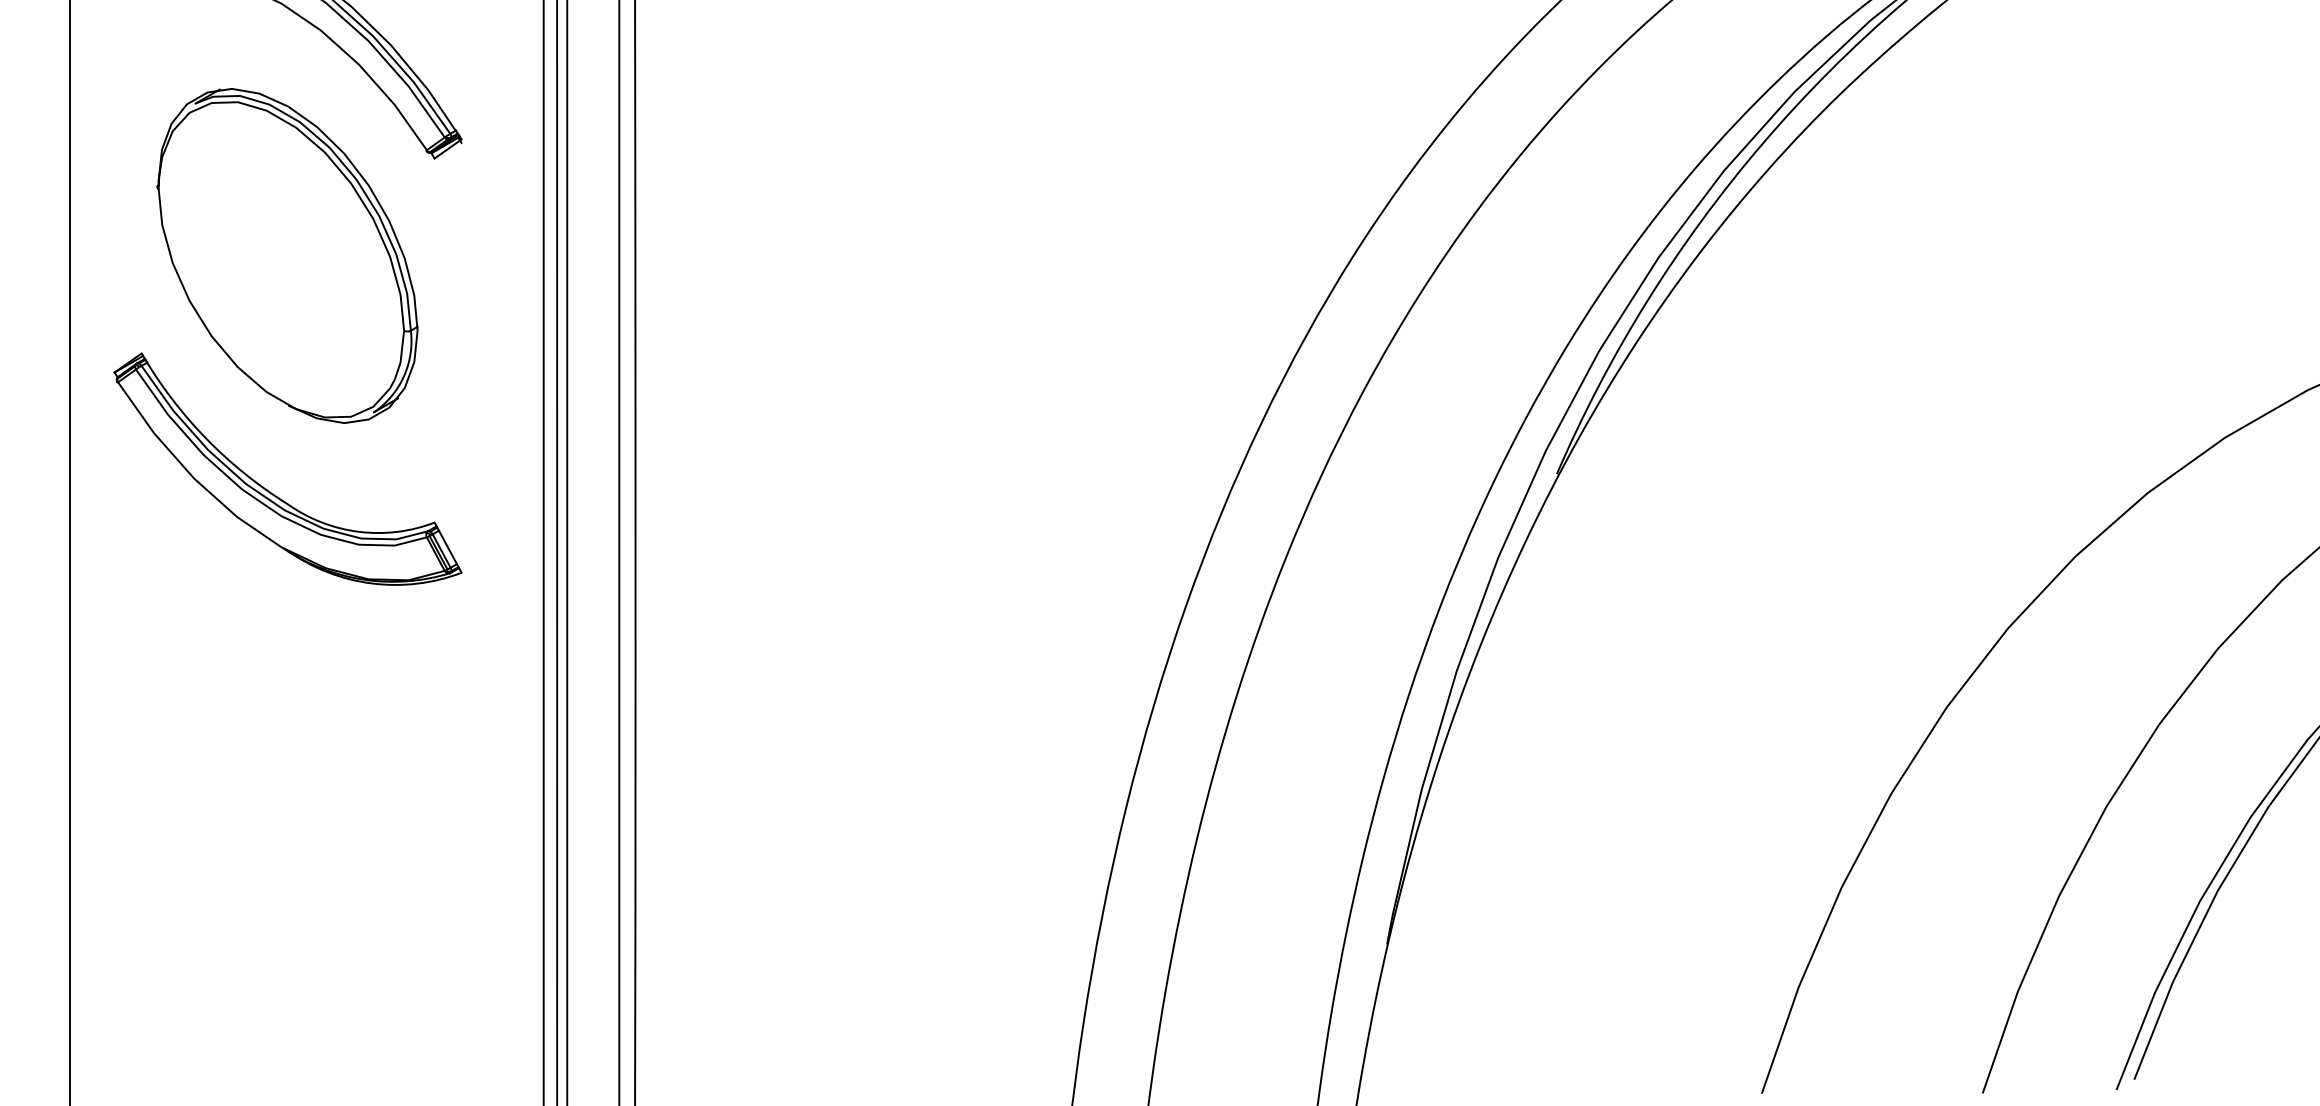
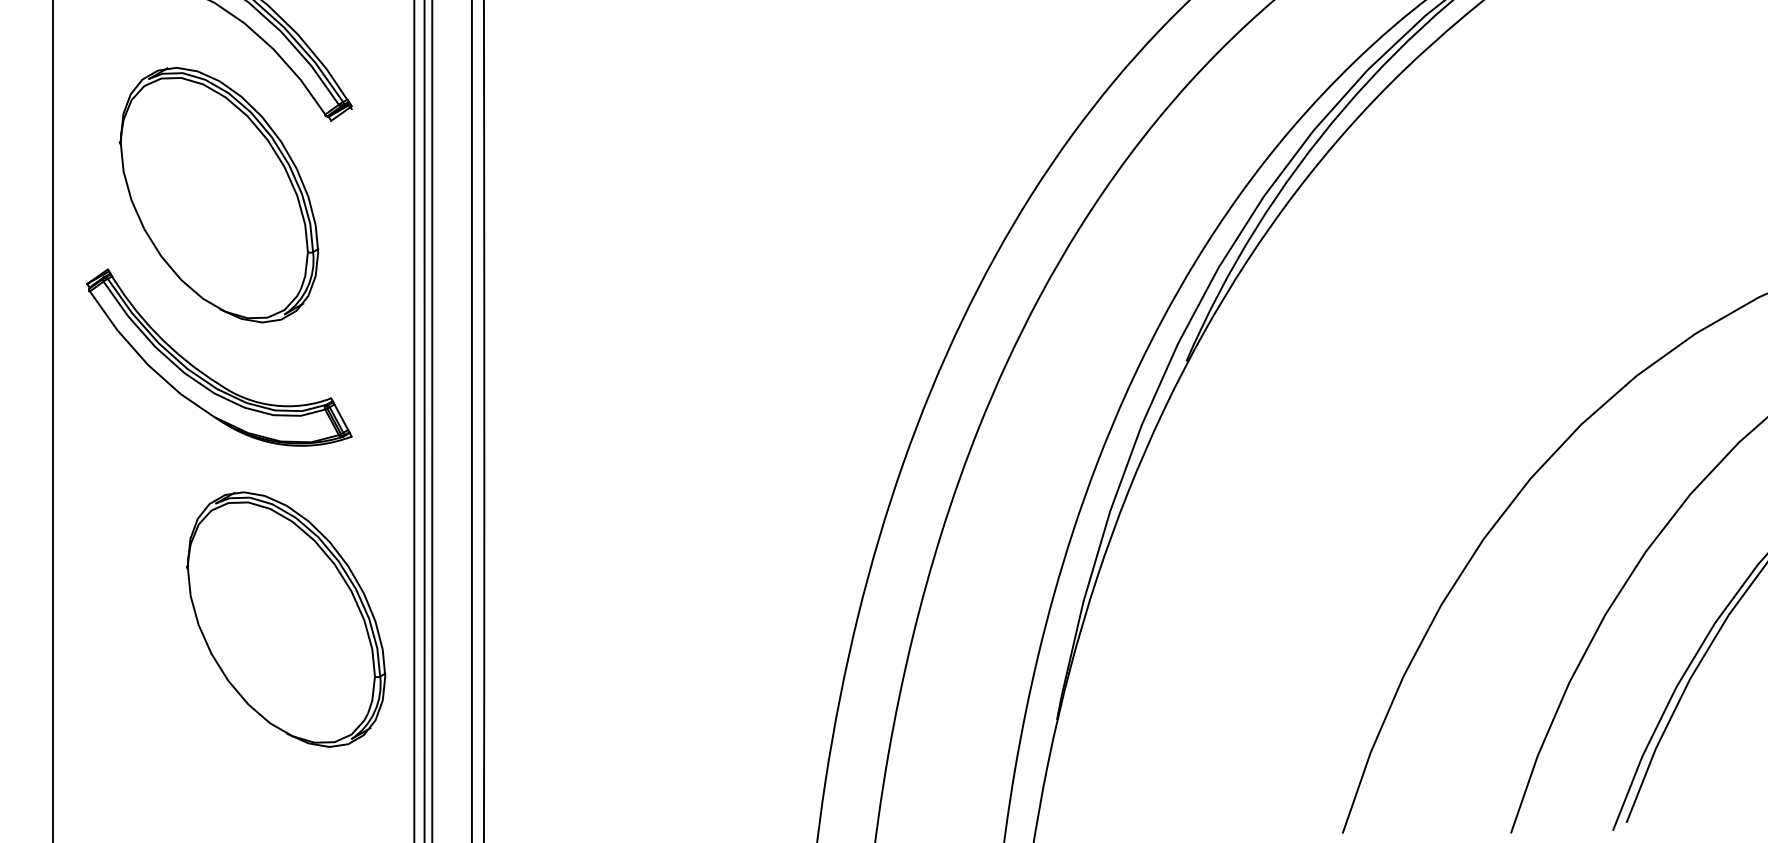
part: (375, 812) -> (286, 619), added

